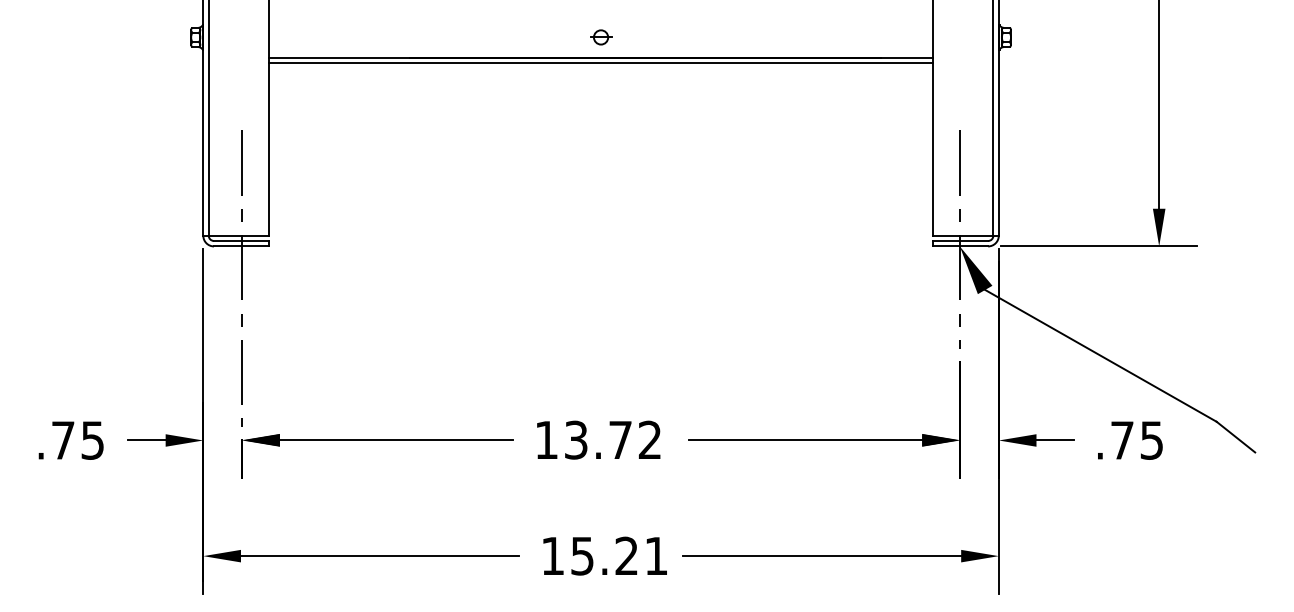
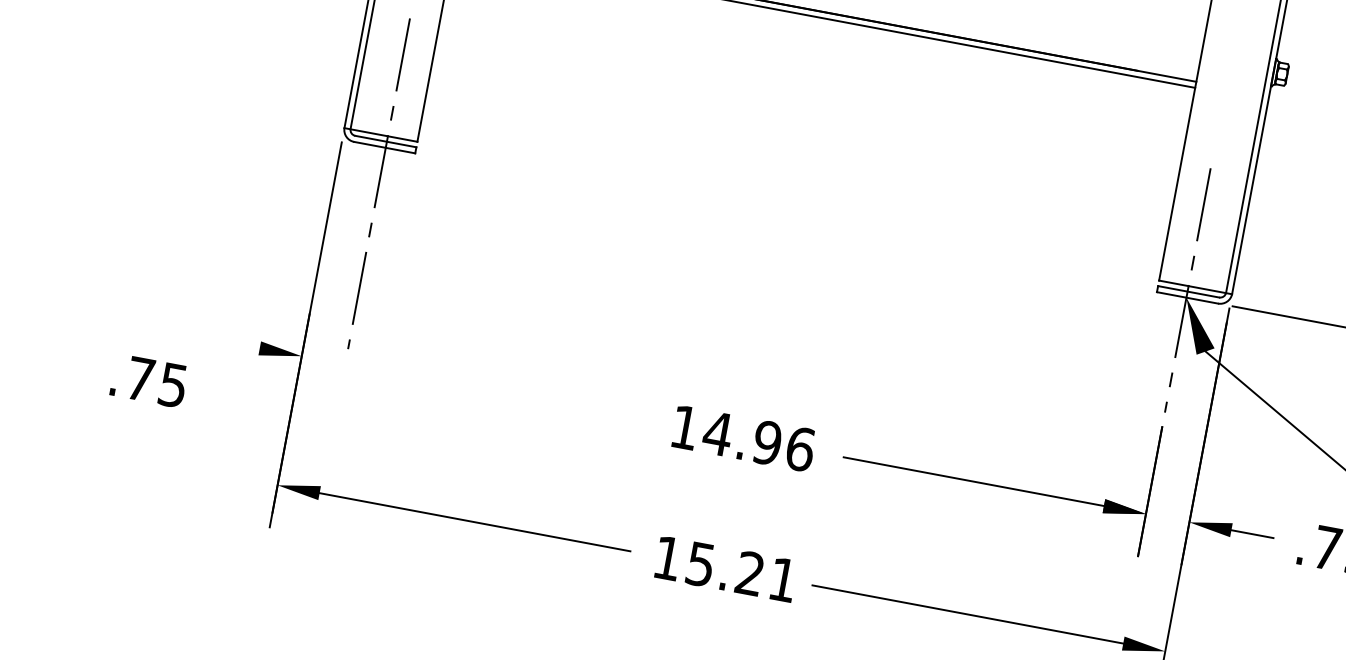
text: (612, 439) -> (758, 440), 13.72 -> 14.96
text: (70, 440) -> (148, 380), moved
line: (146, 440) -> (238, 344), removed
part: (377, 440) -> (496, 392), removed

